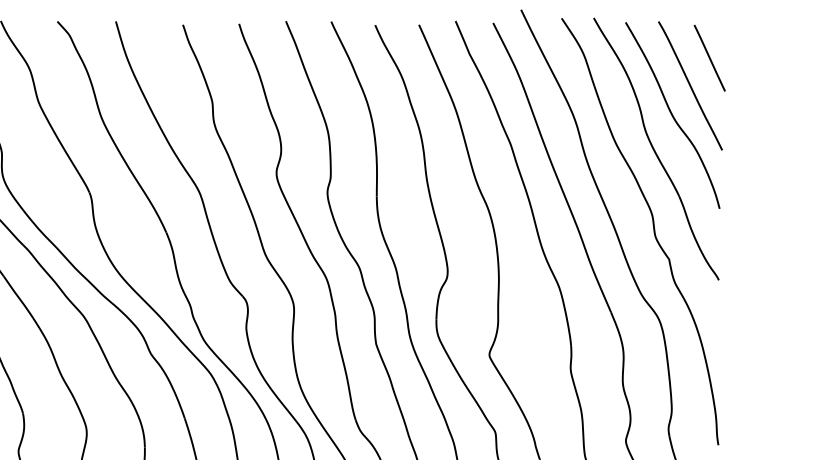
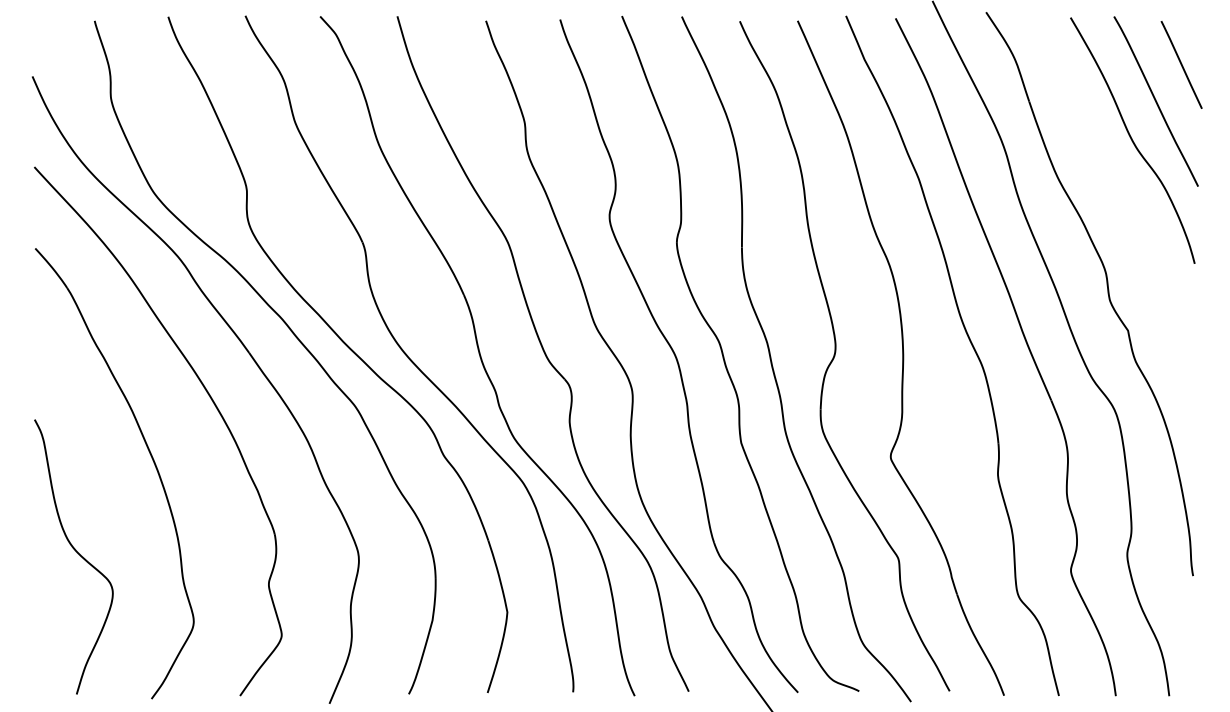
part: (656, 148) -> (1111, 184), removed

